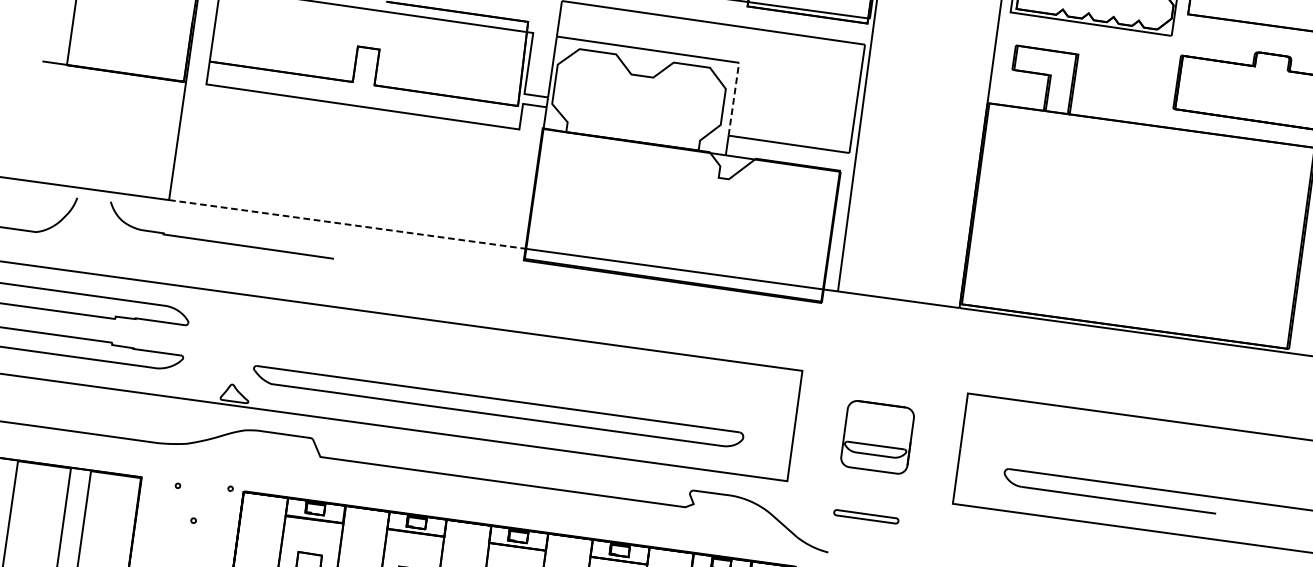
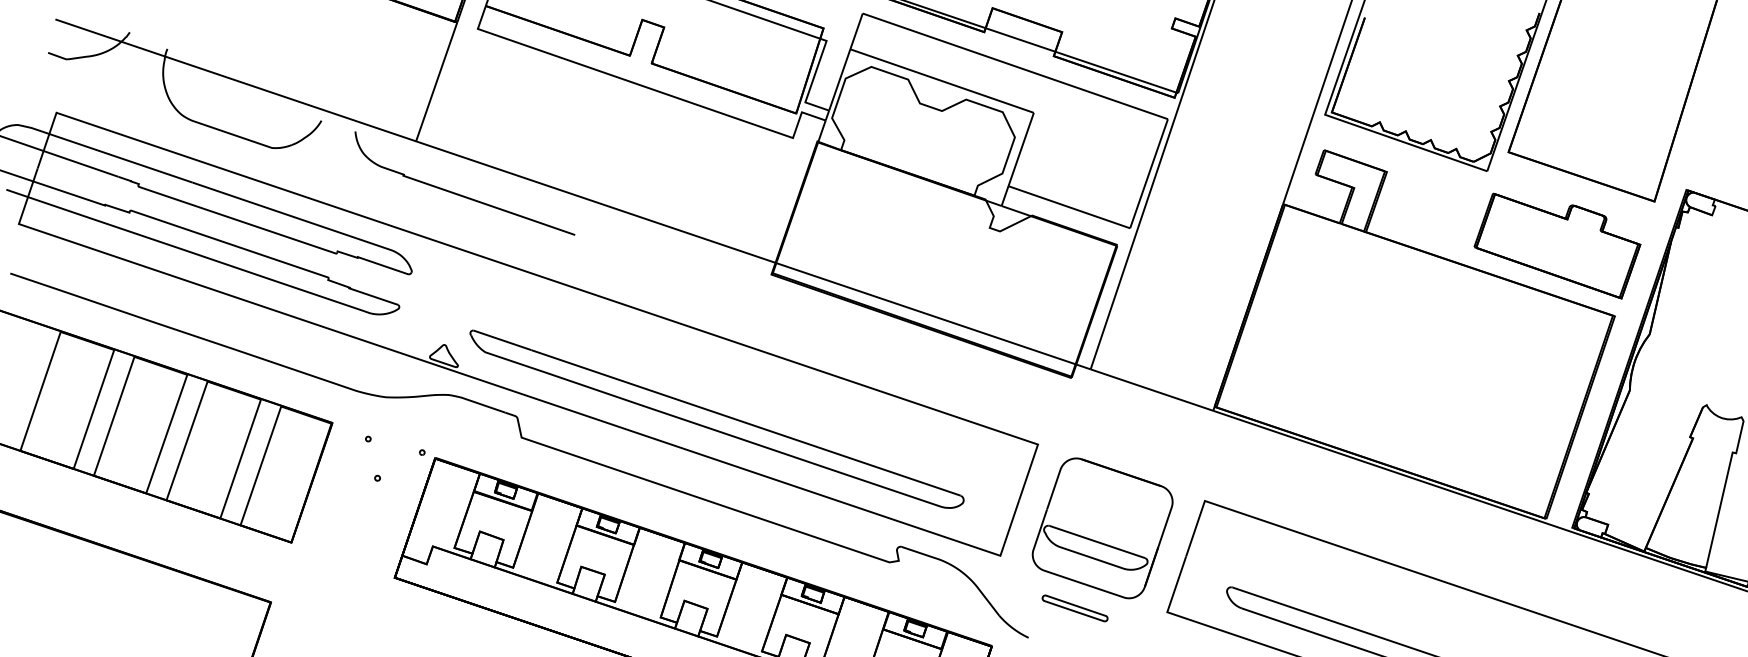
line: (734, 99) -> (1021, 149), dashed -> solid
line: (347, 224) -> (595, 202), dashed -> solid
part: (877, 437) -> (1102, 528), size x1.67

